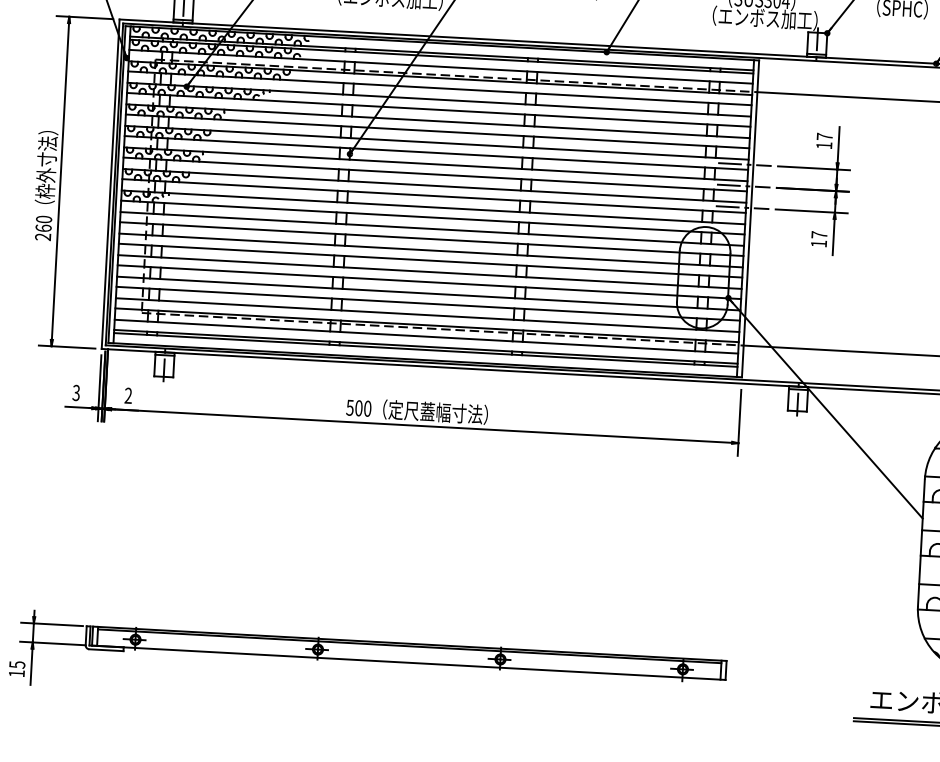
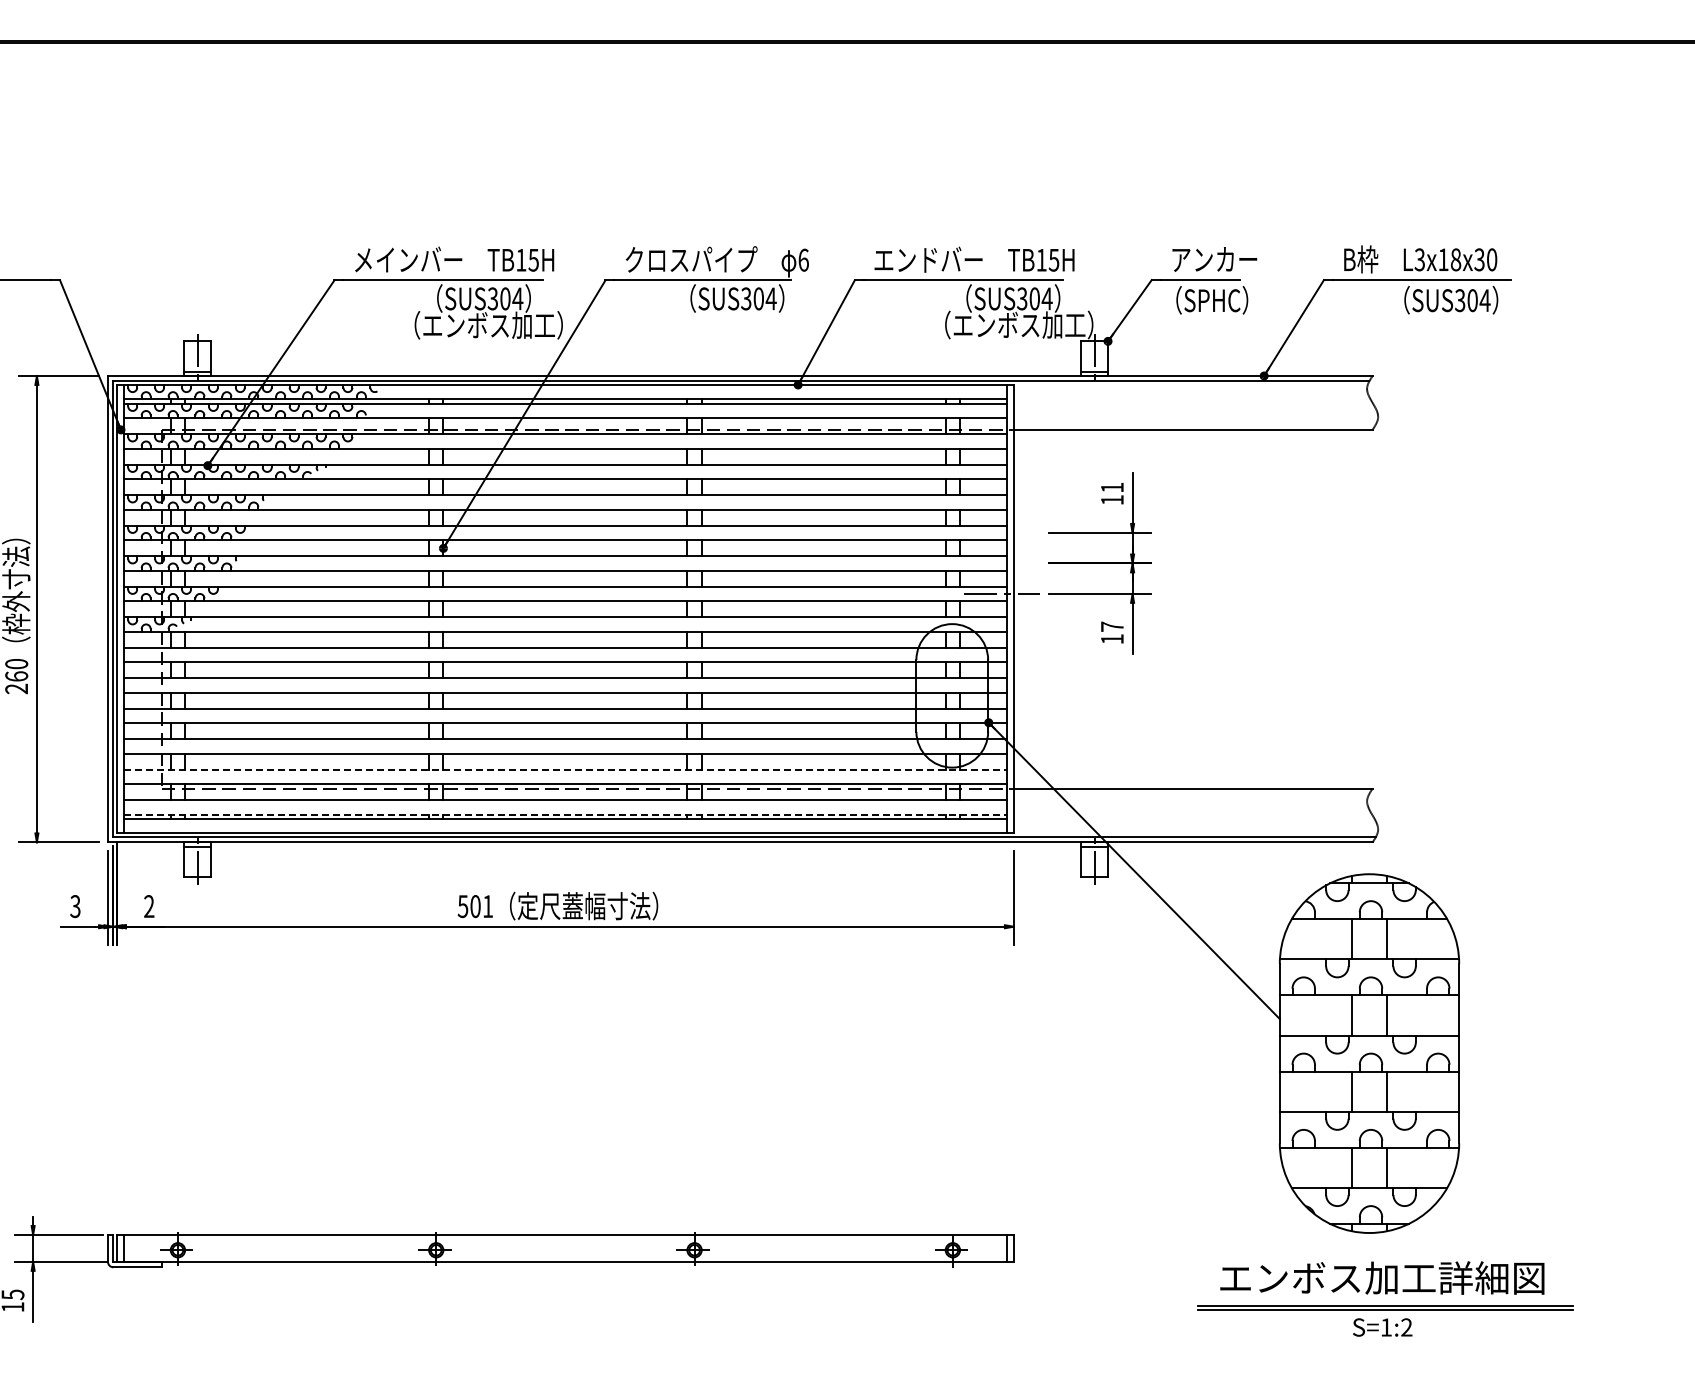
text: (824, 136) -> (1112, 487), 17 -> 11
line: (744, 164) -> (1001, 532), removed
line: (743, 186) -> (1001, 563), removed
line: (427, 314) -> (565, 769), solid -> dashed
line: (425, 346) -> (565, 814), solid -> dashed
text: (368, 408) -> (488, 906), 500 -> 501
line: (409, 646) -> (565, 1238), removed

